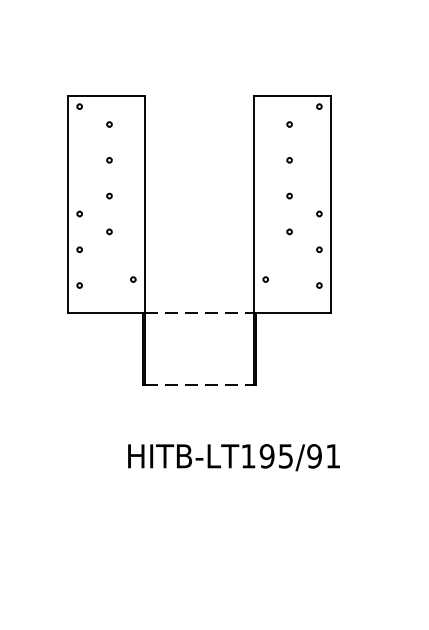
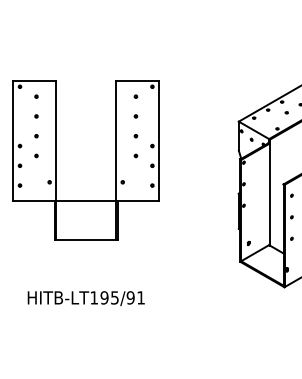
line: (200, 312) -> (86, 200), dashed -> solid
line: (200, 384) -> (86, 240), dashed -> solid
text: (232, 457) -> (85, 298), moved

